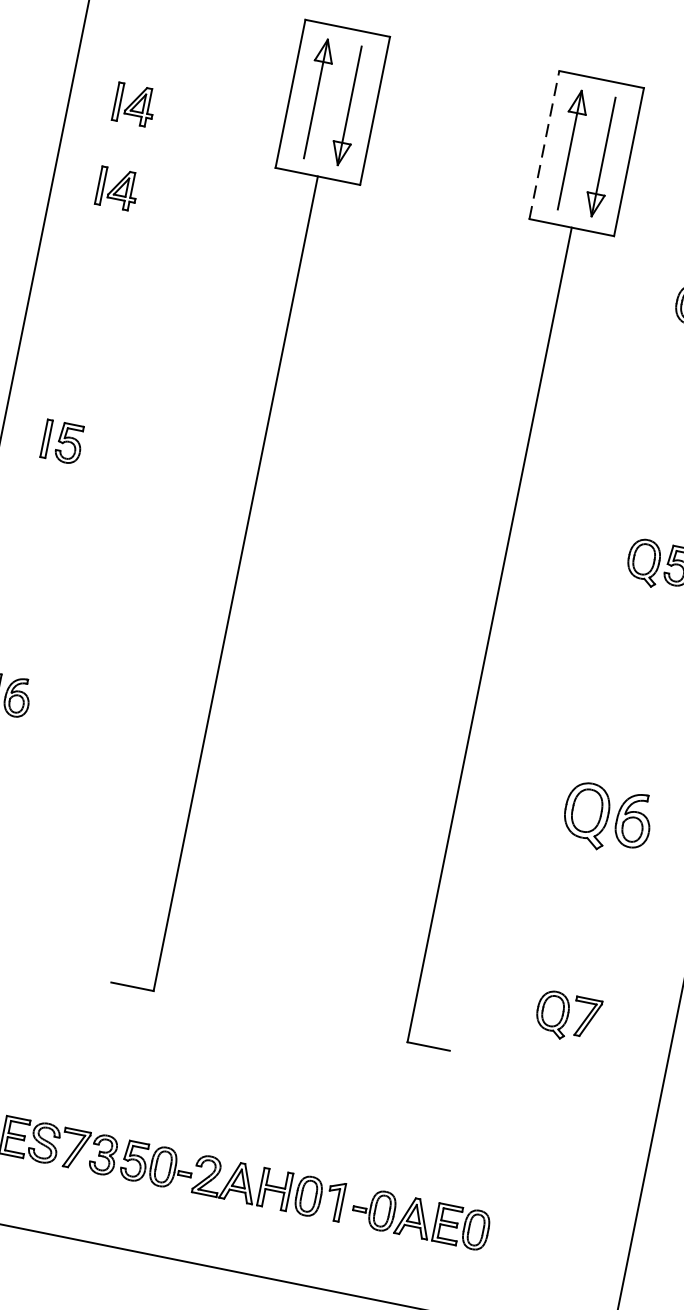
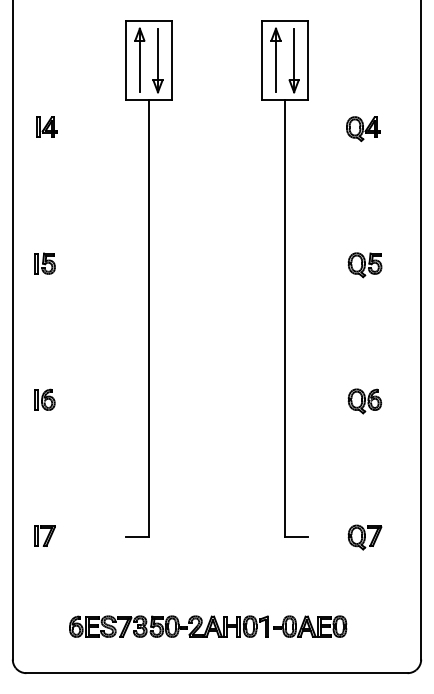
part: (133, 103) -> (46, 81), removed
line: (544, 145) -> (262, 60), dashed -> solid
part: (606, 819) -> (364, 401), size x0.71
part: (566, 1017) -> (364, 537), moved

